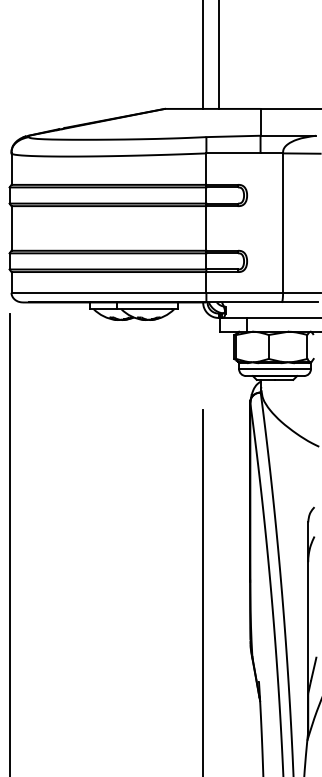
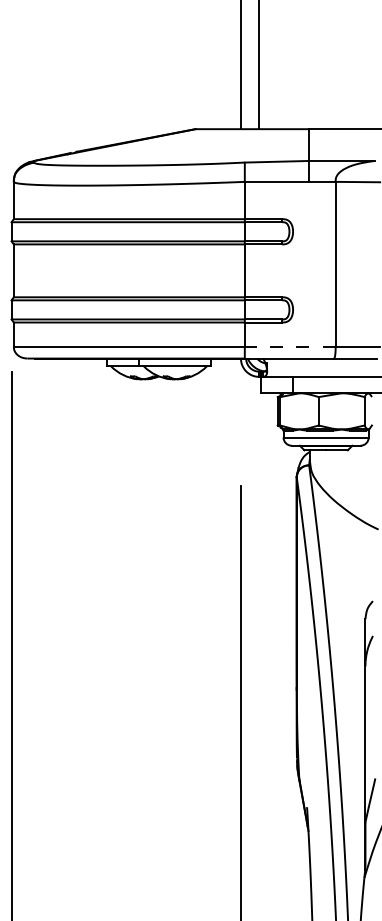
line: (244, 293) -> (289, 347), solid -> dashed

